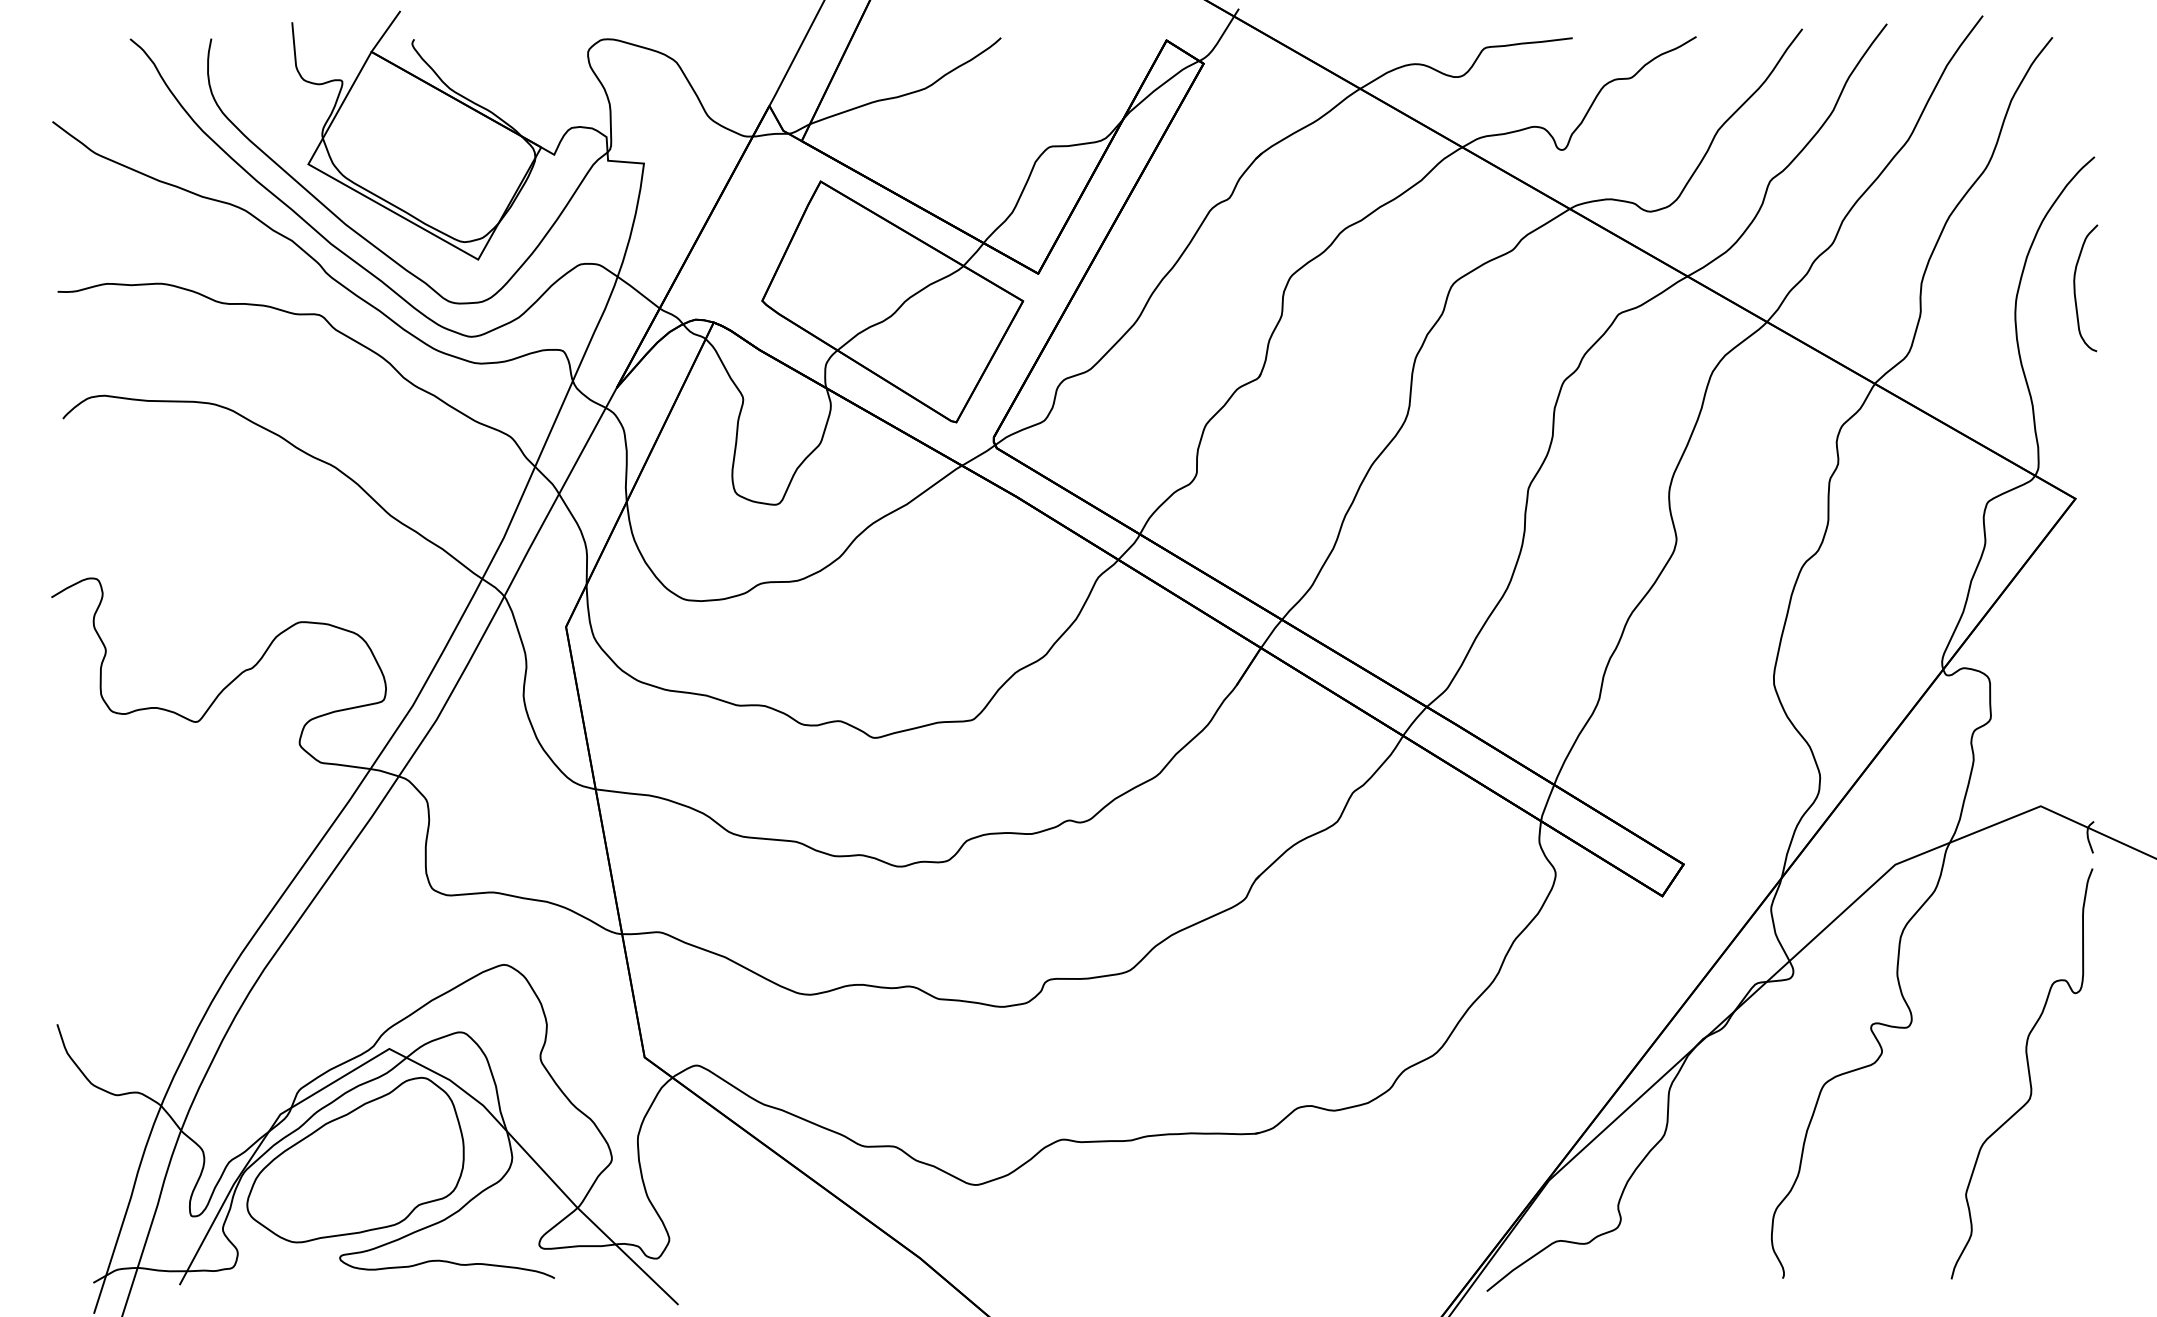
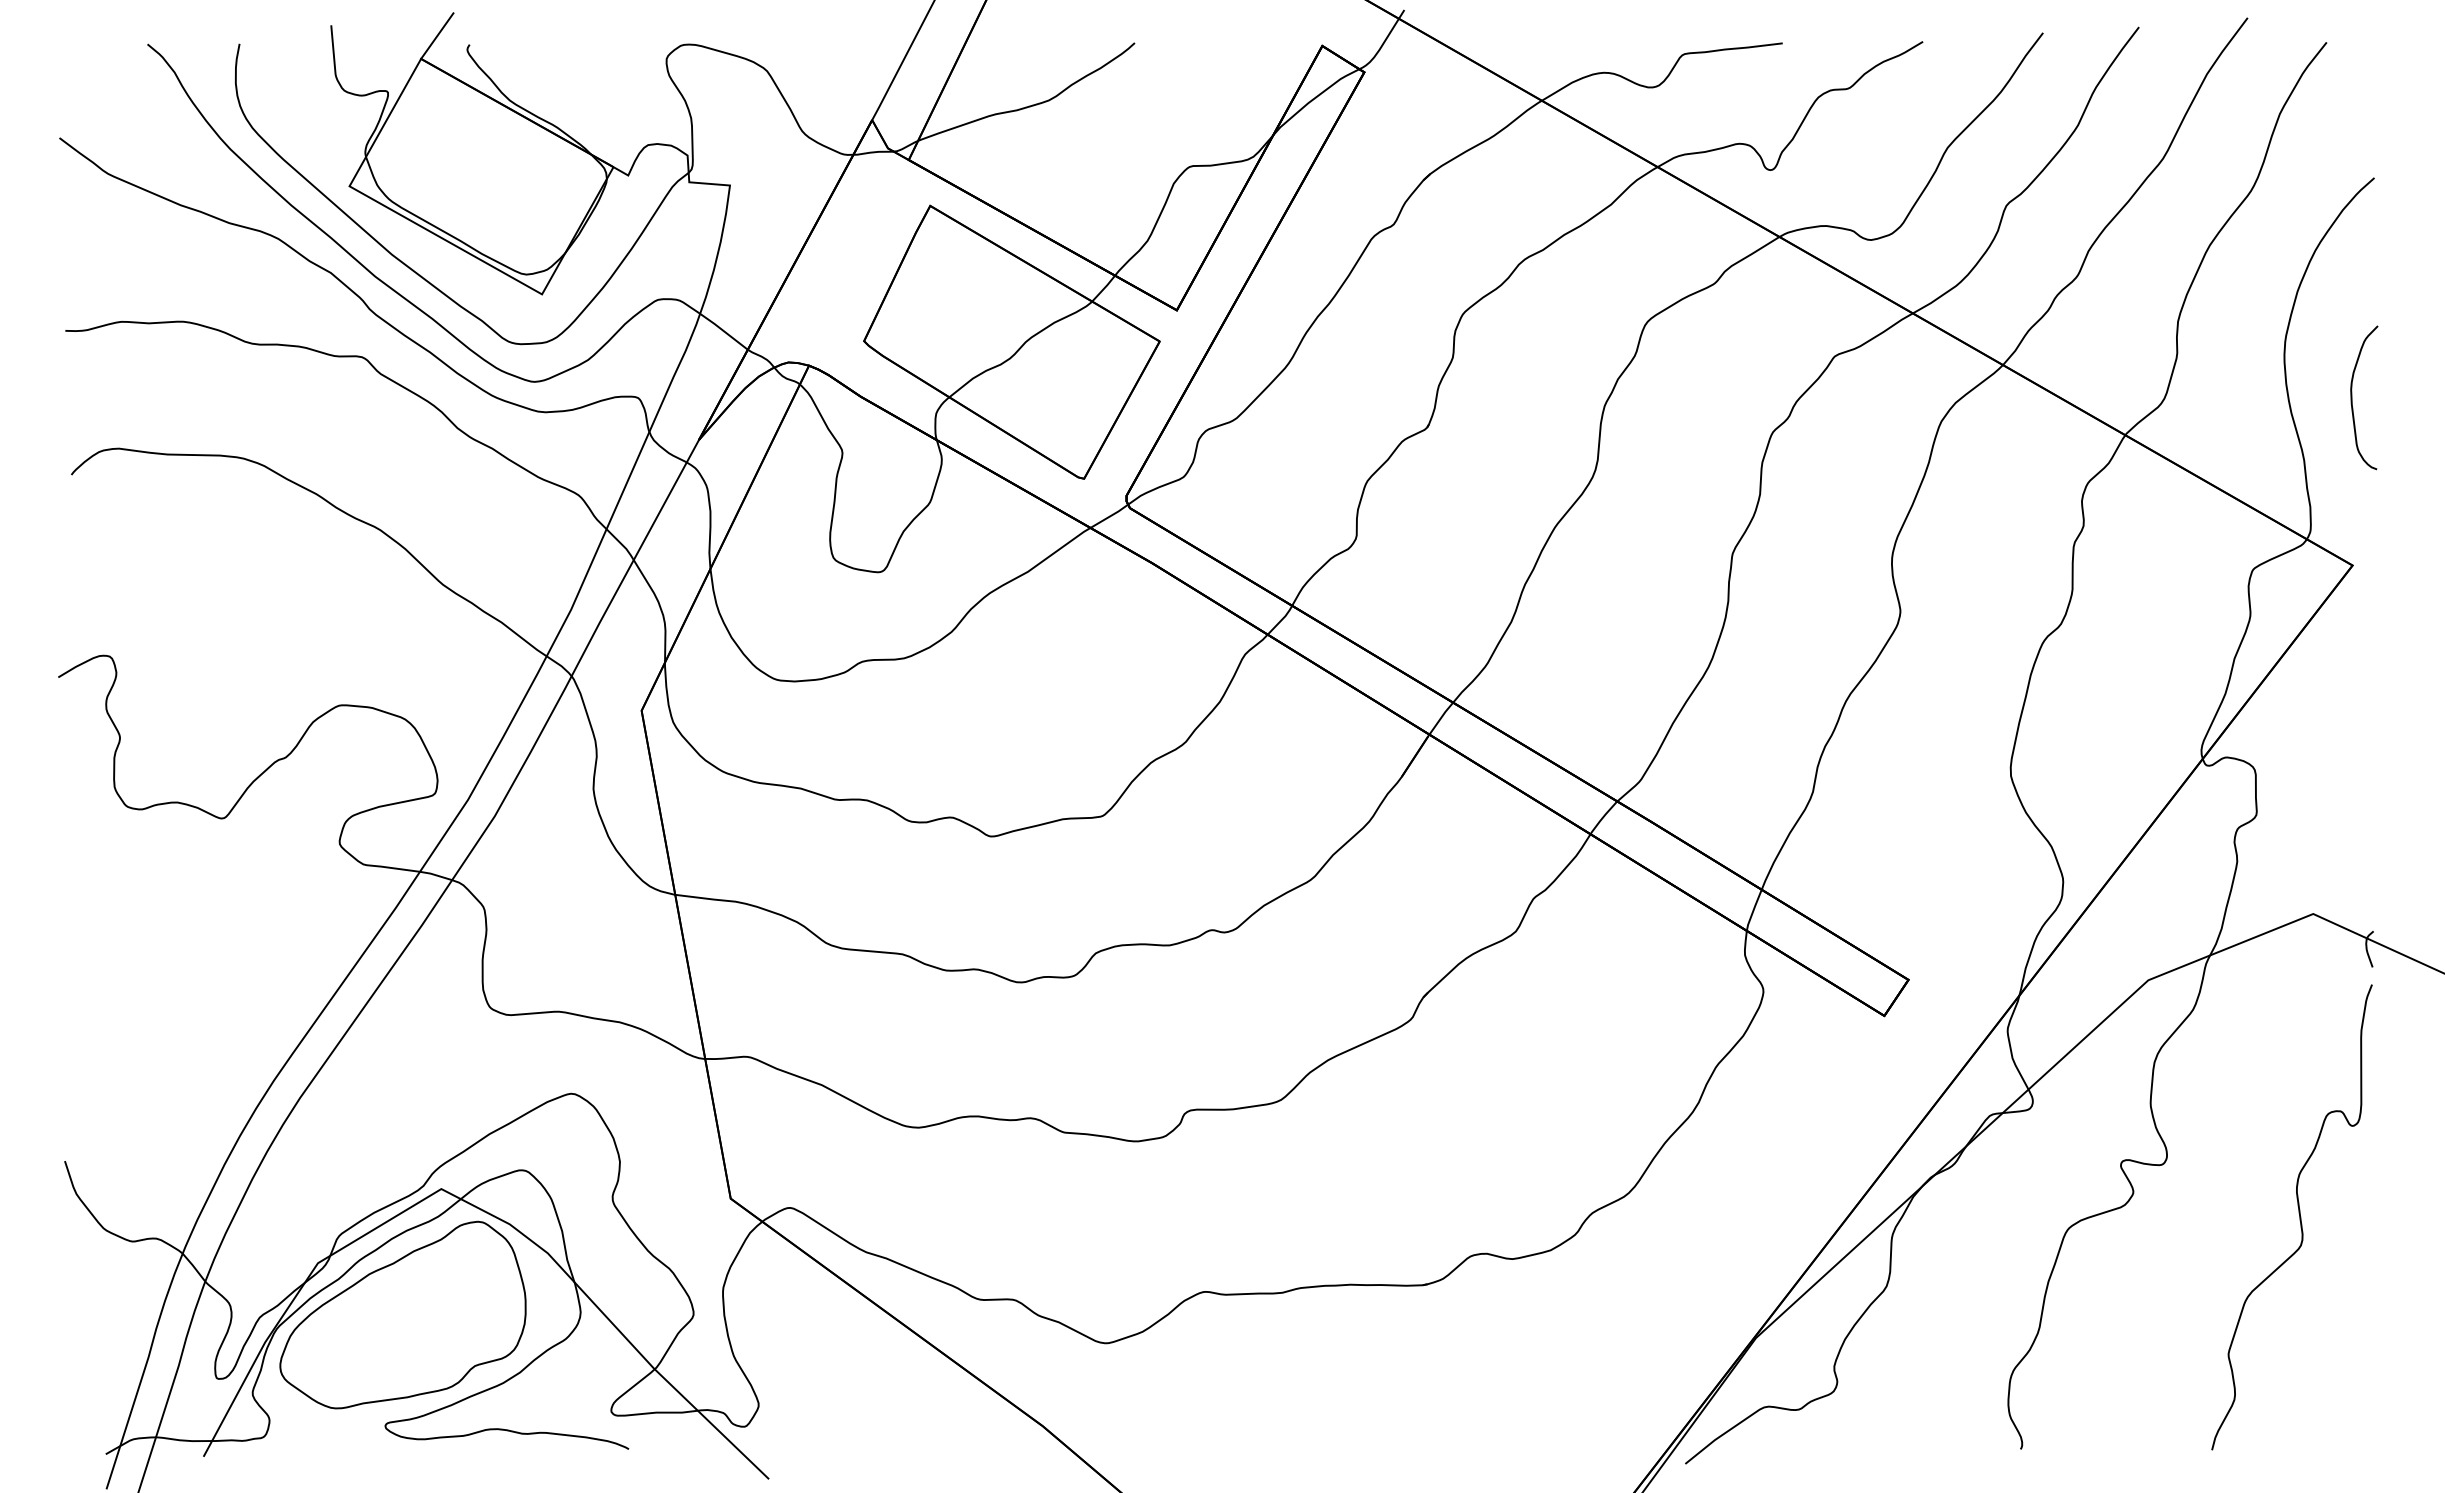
curve: (2075, 287) -> (2352, 397), moved

